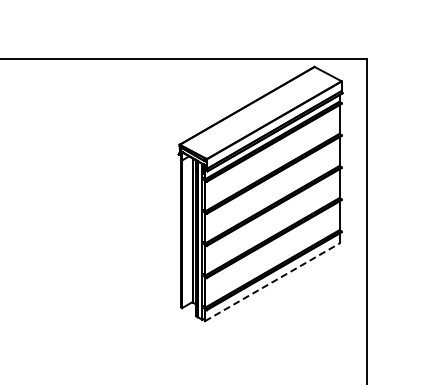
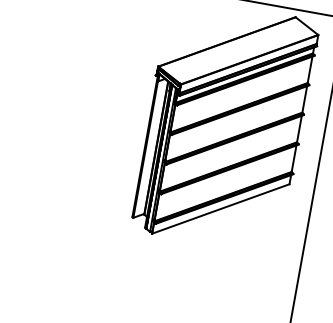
line: (272, 282) -> (220, 209), dashed -> solid

